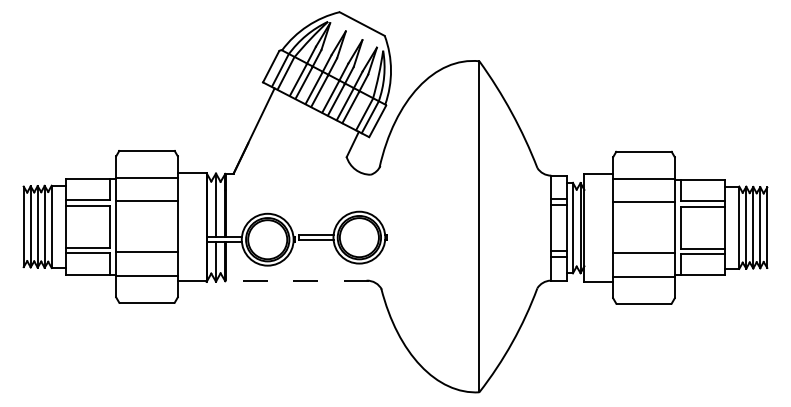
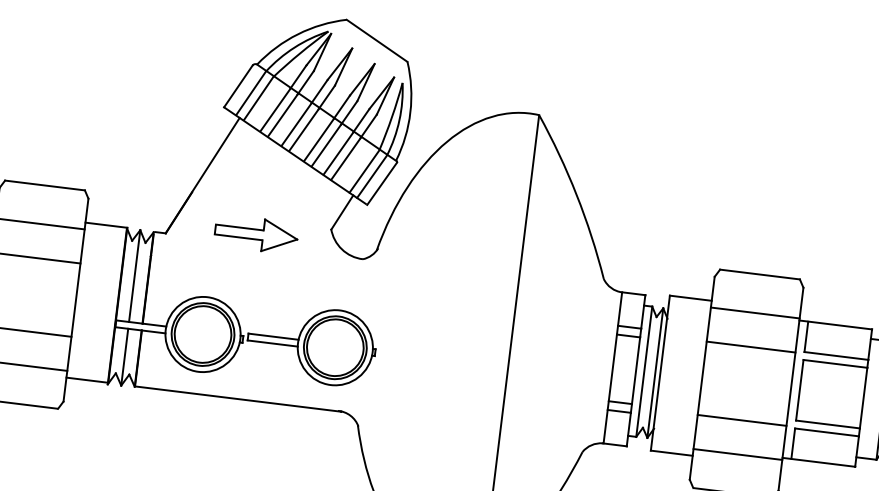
part: (295, 166) -> (255, 234), added
line: (297, 280) -> (238, 398), dashed -> solid

